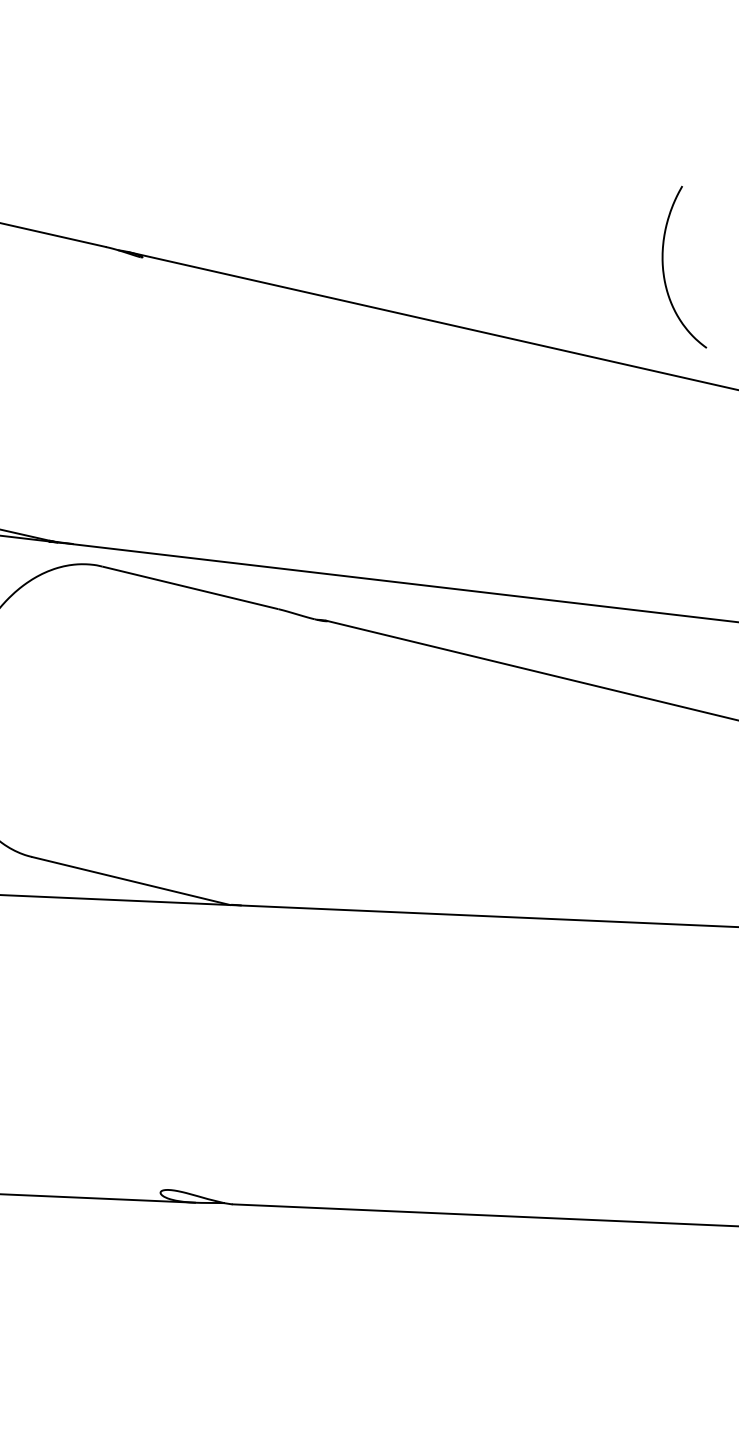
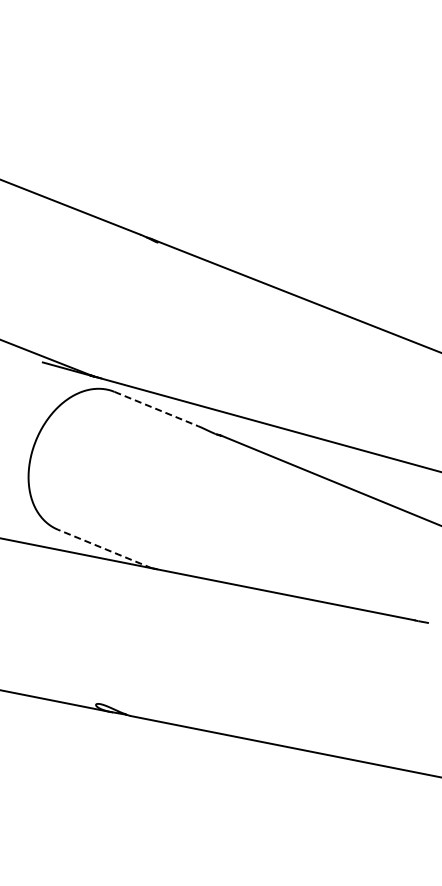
curve: (665, 270) -> (414, 288), removed
line: (190, 588) -> (156, 409), solid -> dashed
line: (132, 881) -> (105, 549), solid -> dashed

